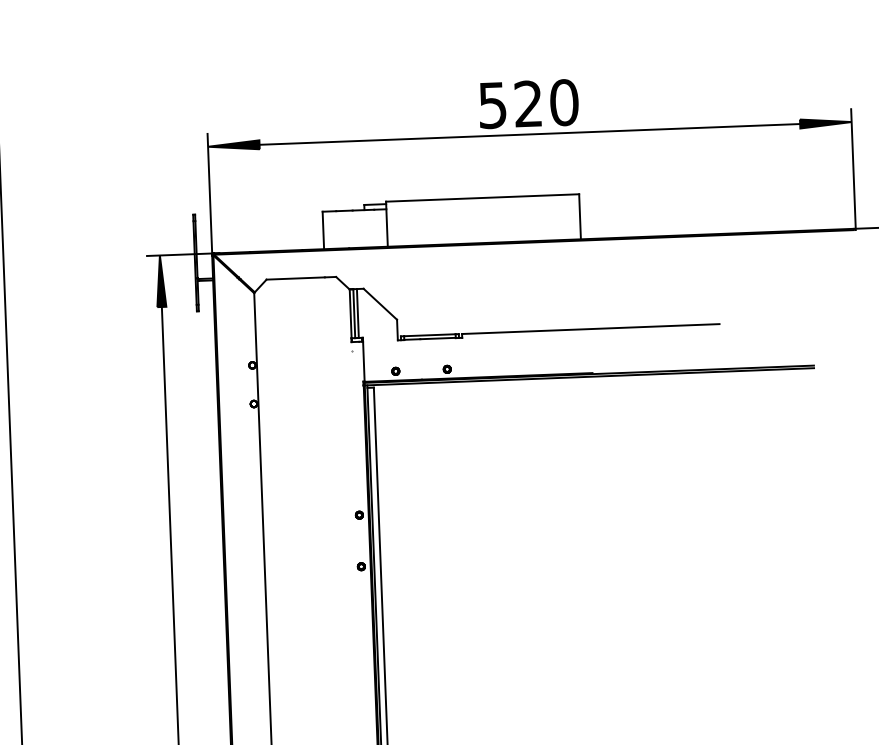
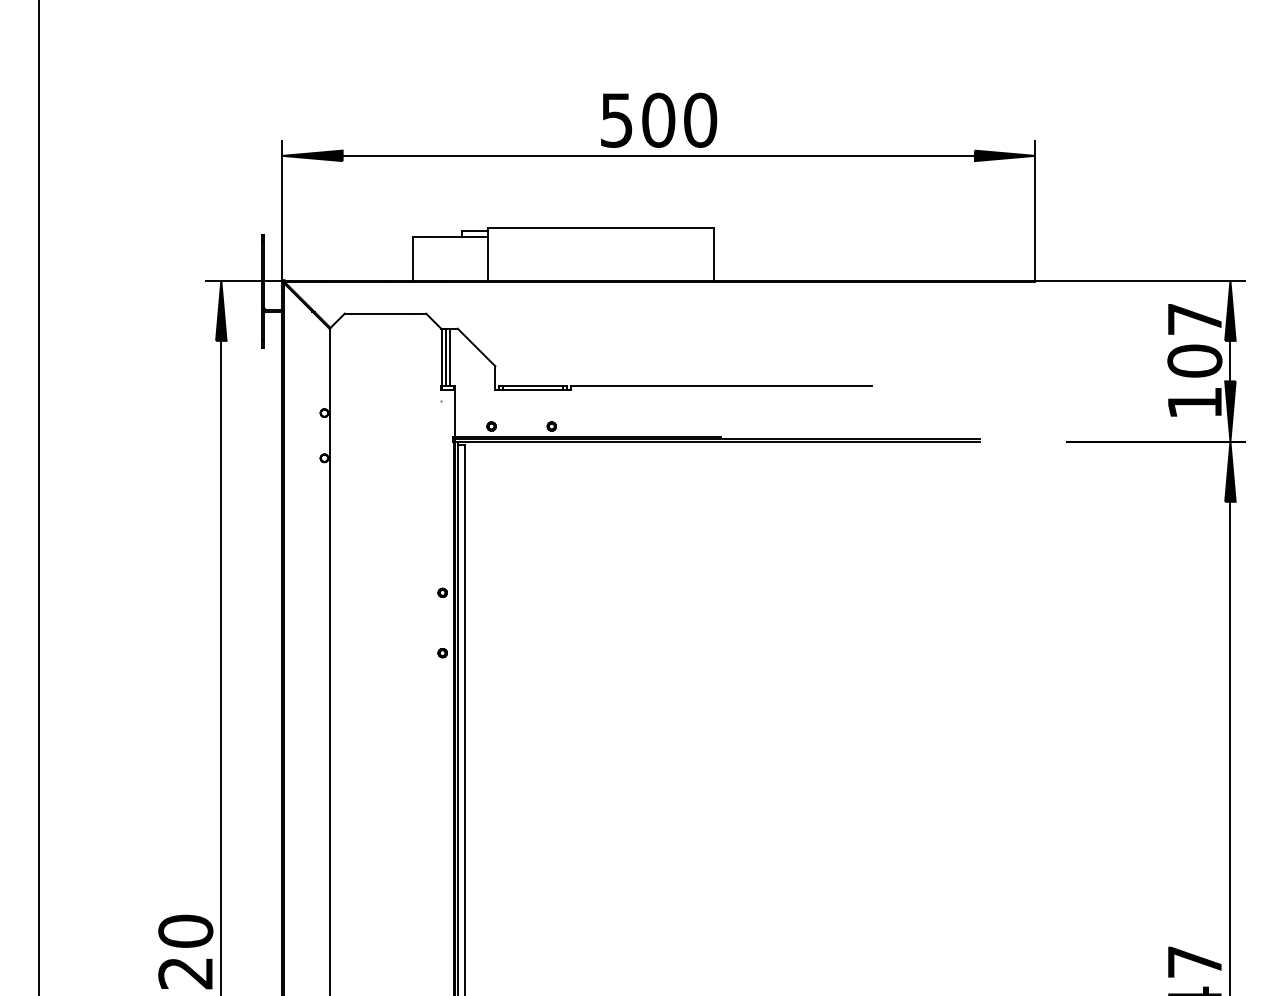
text: (528, 103) -> (658, 119), 520 -> 500

